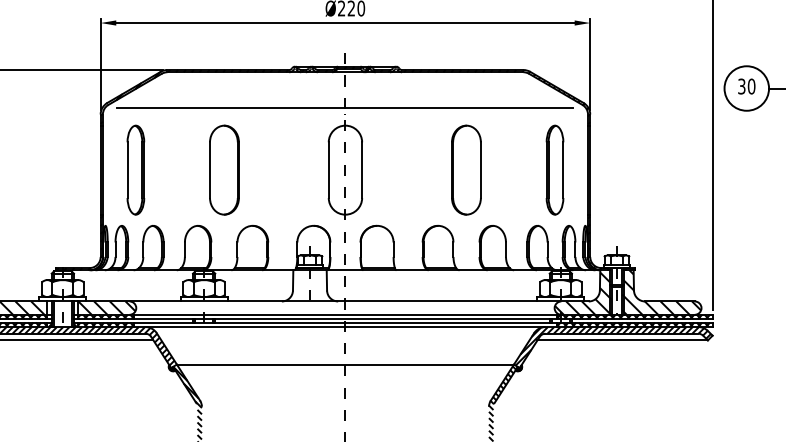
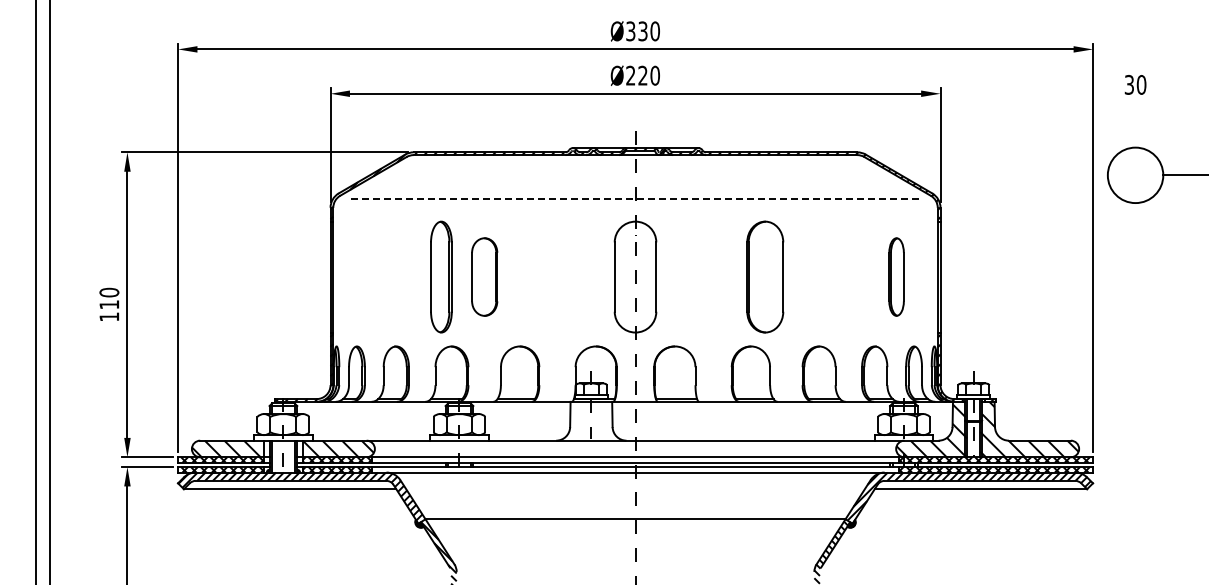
text: (746, 86) -> (1135, 84), moved
line: (344, 107) -> (634, 199), solid -> dashed
part: (135, 169) -> (441, 276), moved
part: (224, 169) -> (484, 276), size x0.7
part: (466, 169) -> (765, 276), moved
part: (554, 169) -> (896, 276), size x0.7

